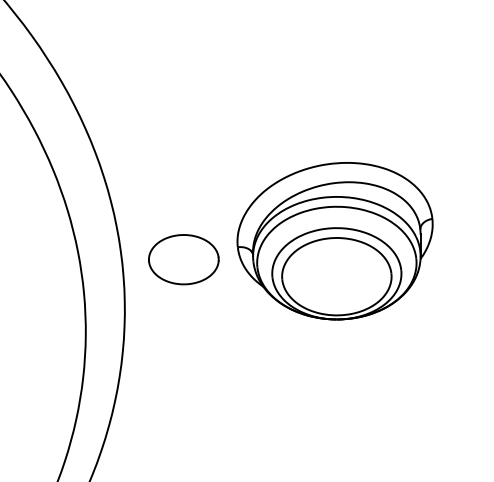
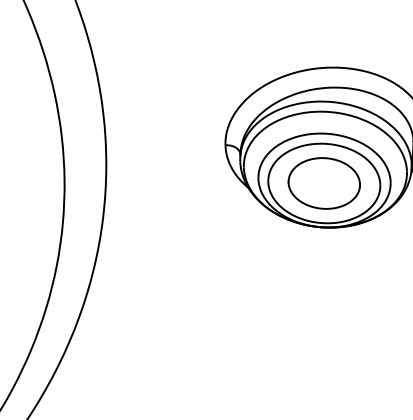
part: (183, 259) -> (323, 183), moved

